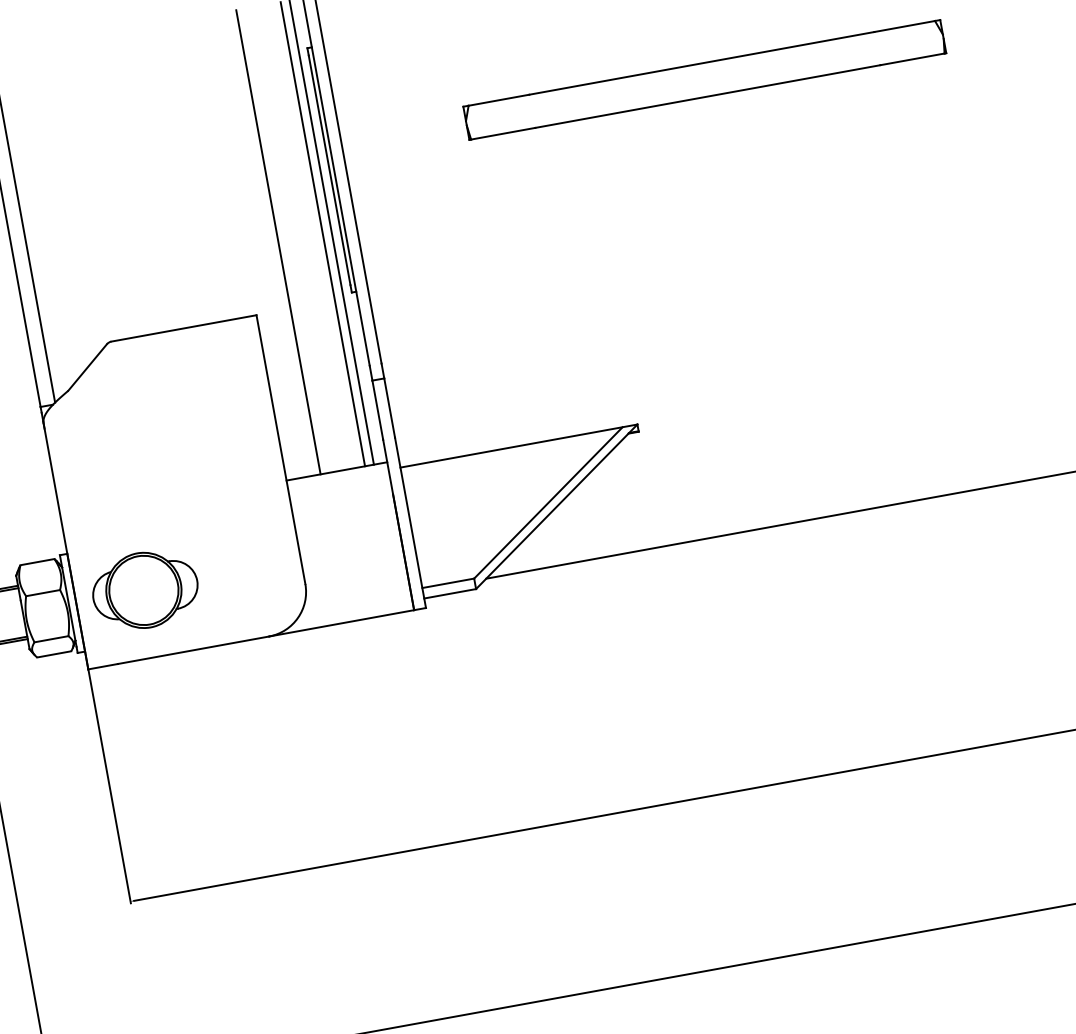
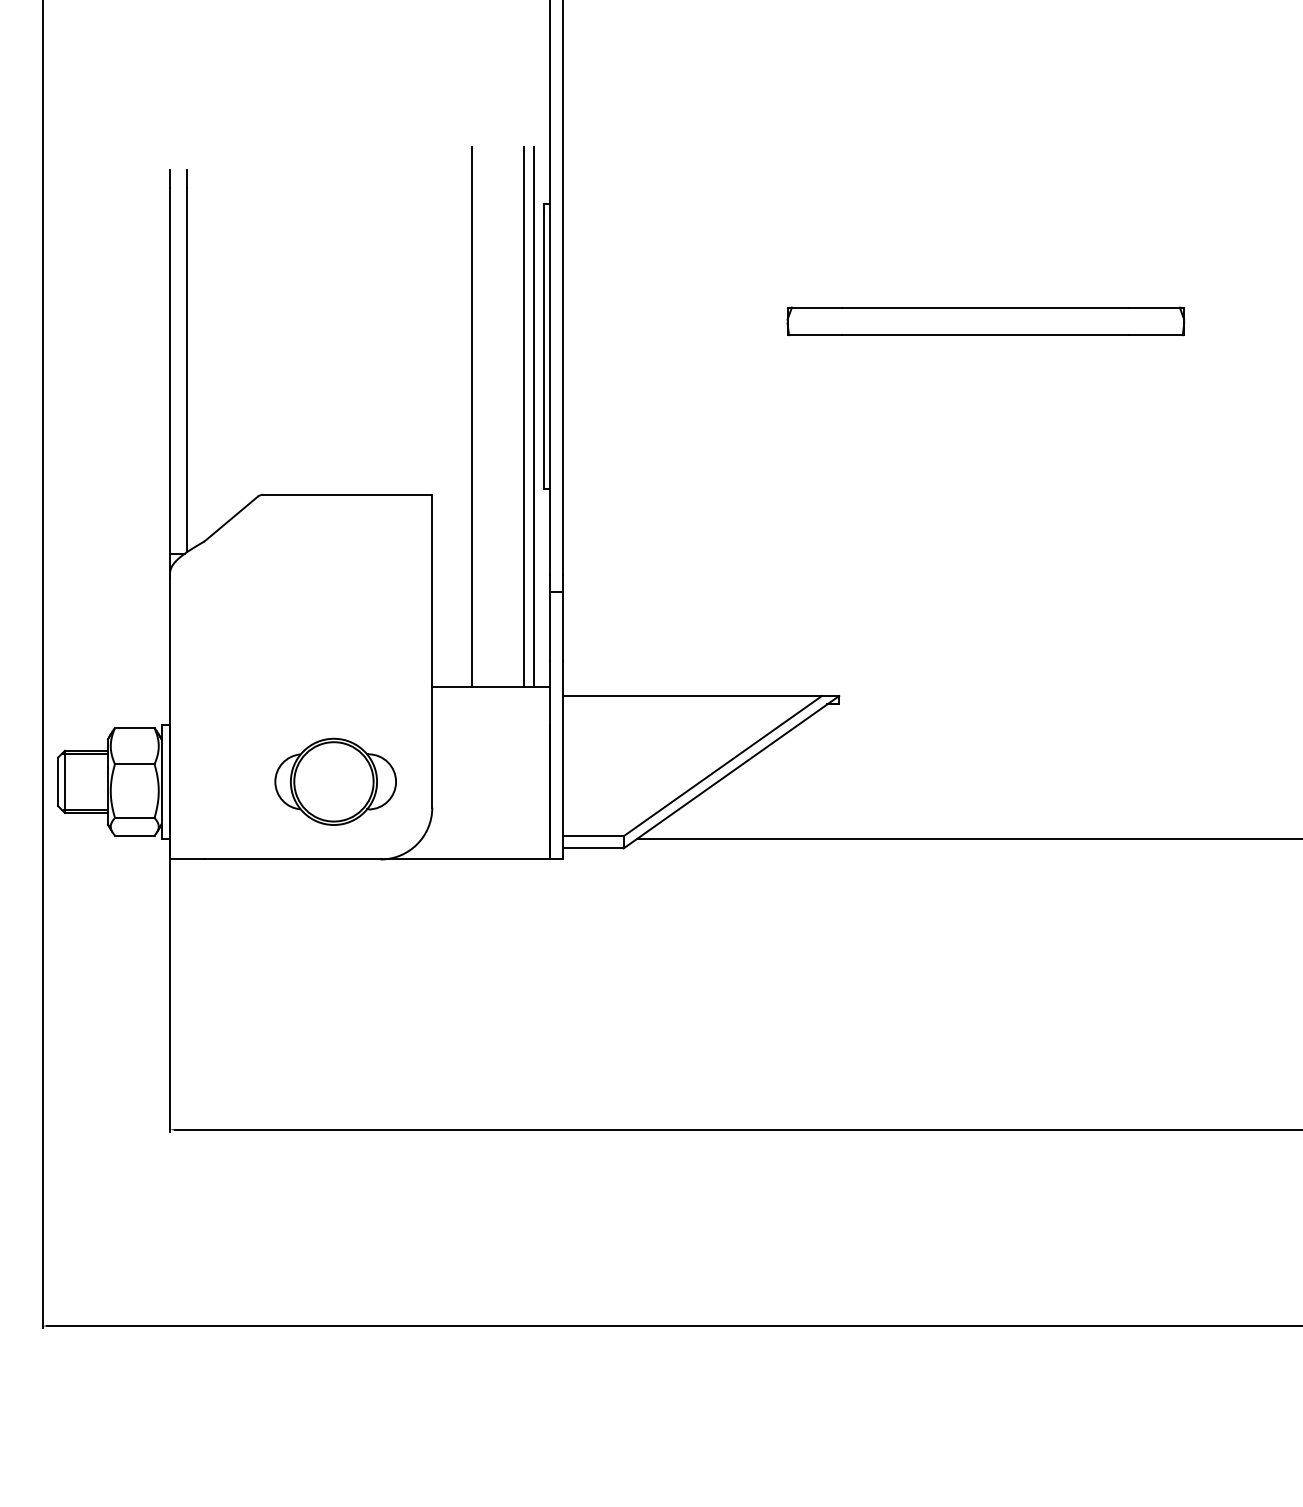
part: (704, 80) -> (985, 321), size x0.71
part: (145, 589) -> (335, 781), moved

